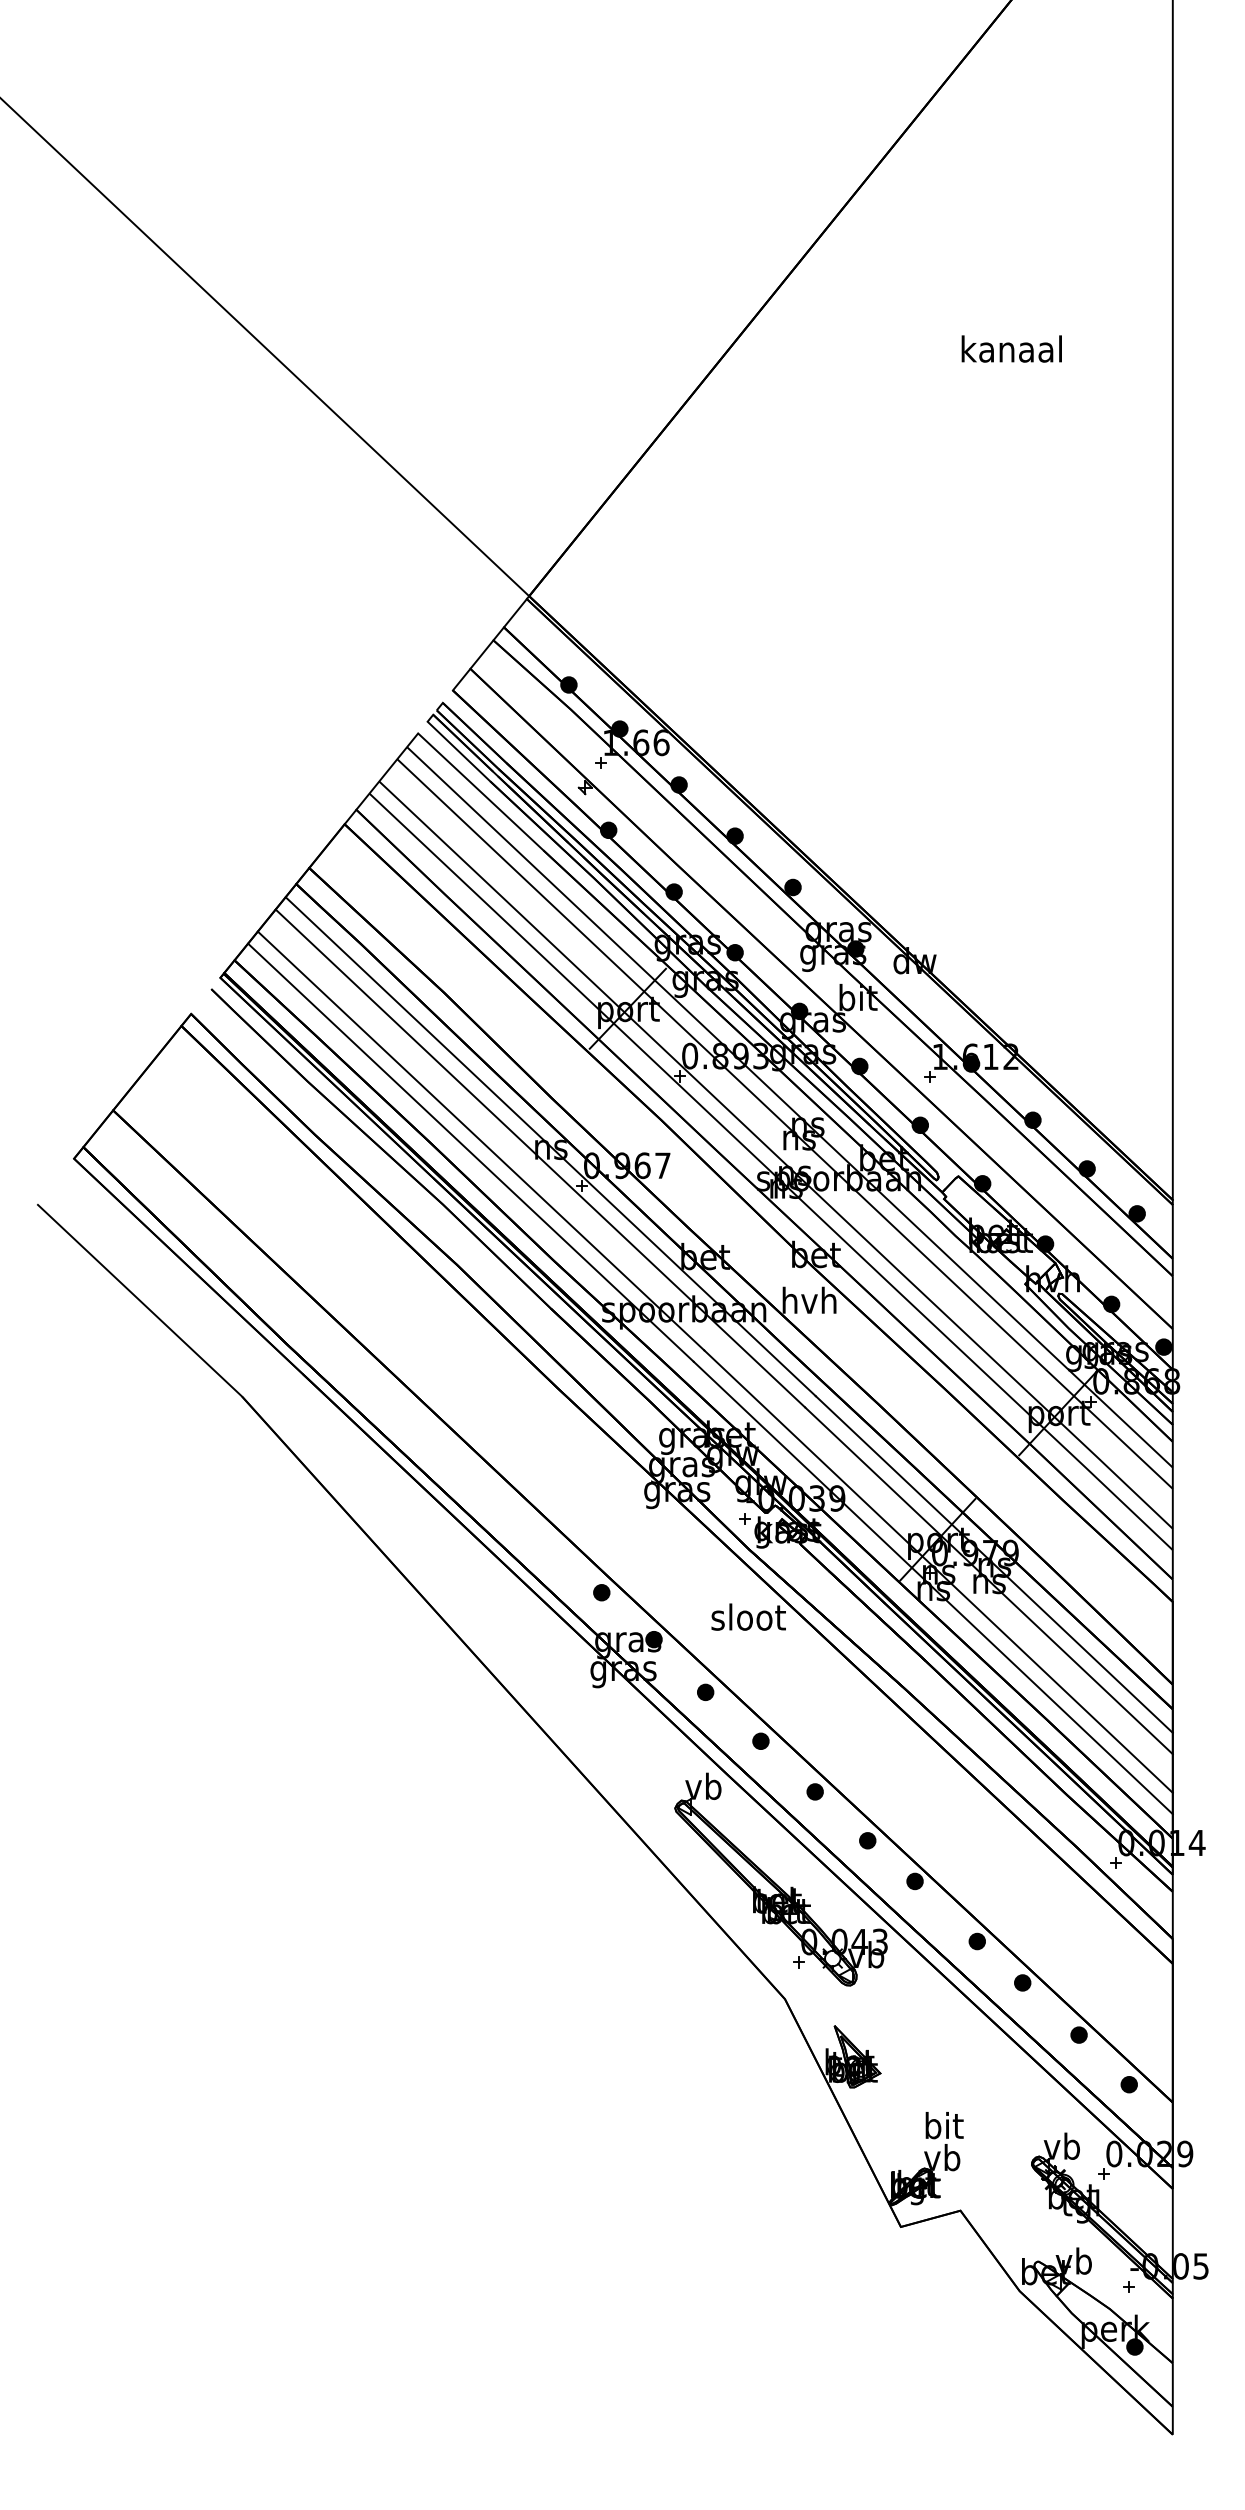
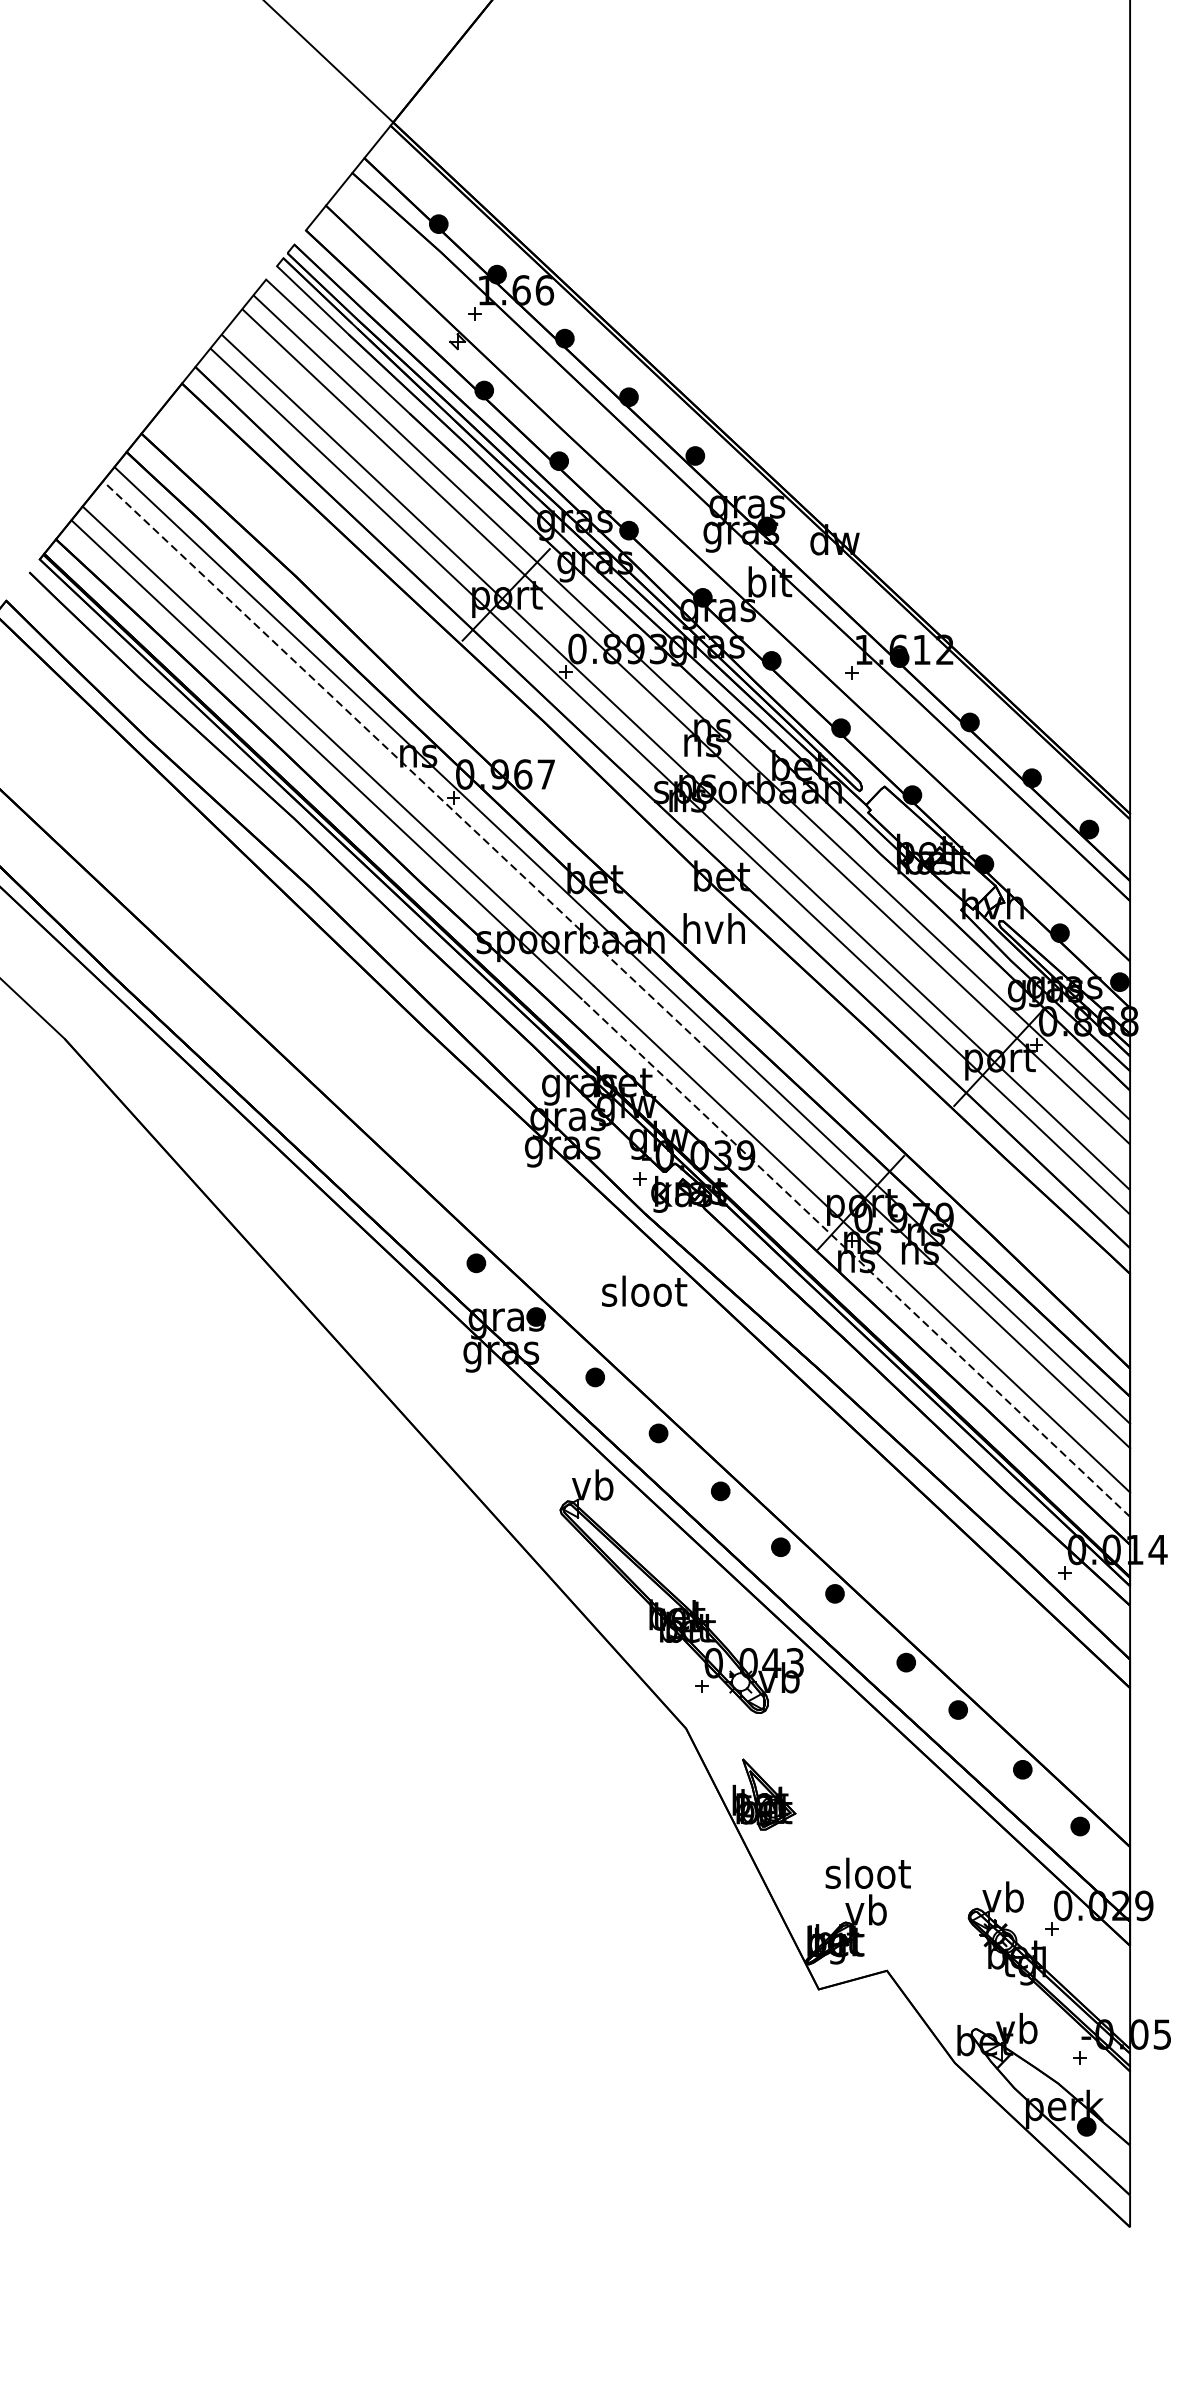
line: (540, 1158) -> (406, 766), solid -> dashed
line: (932, 1587) -> (854, 1257), solid -> dashed
text: (944, 2125) -> (868, 1873), bit -> sloot

